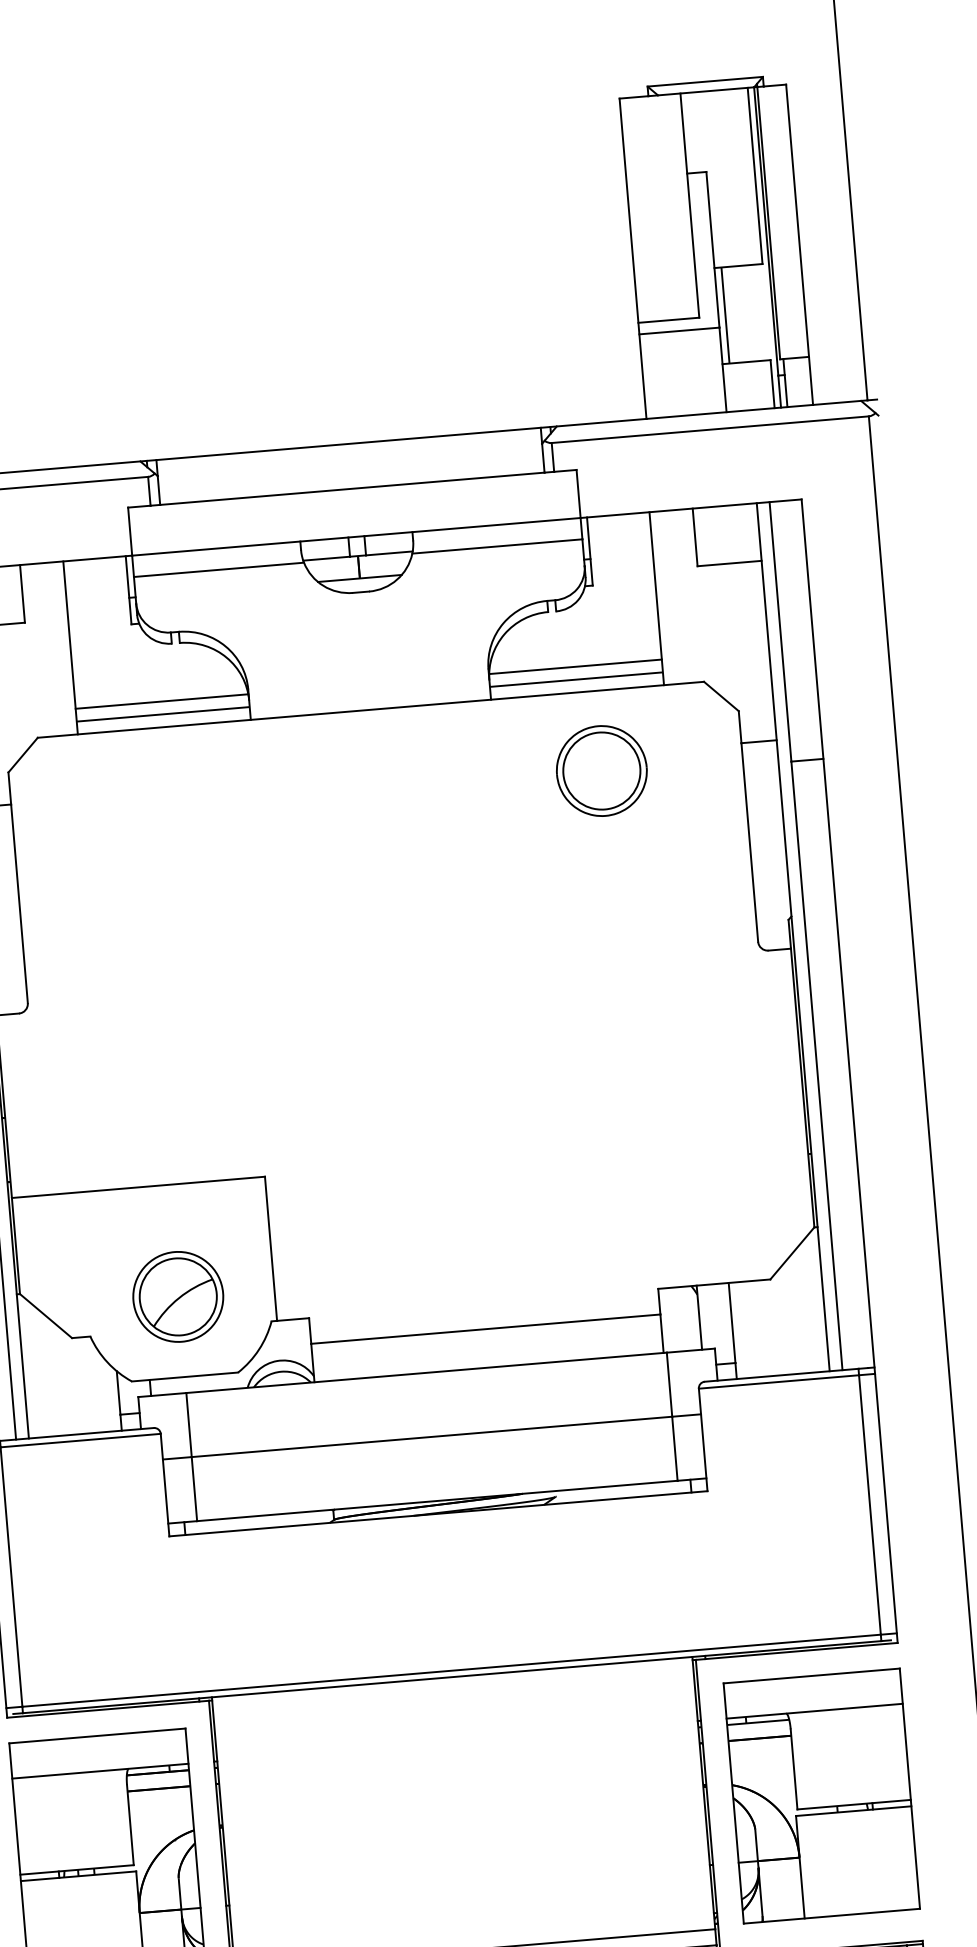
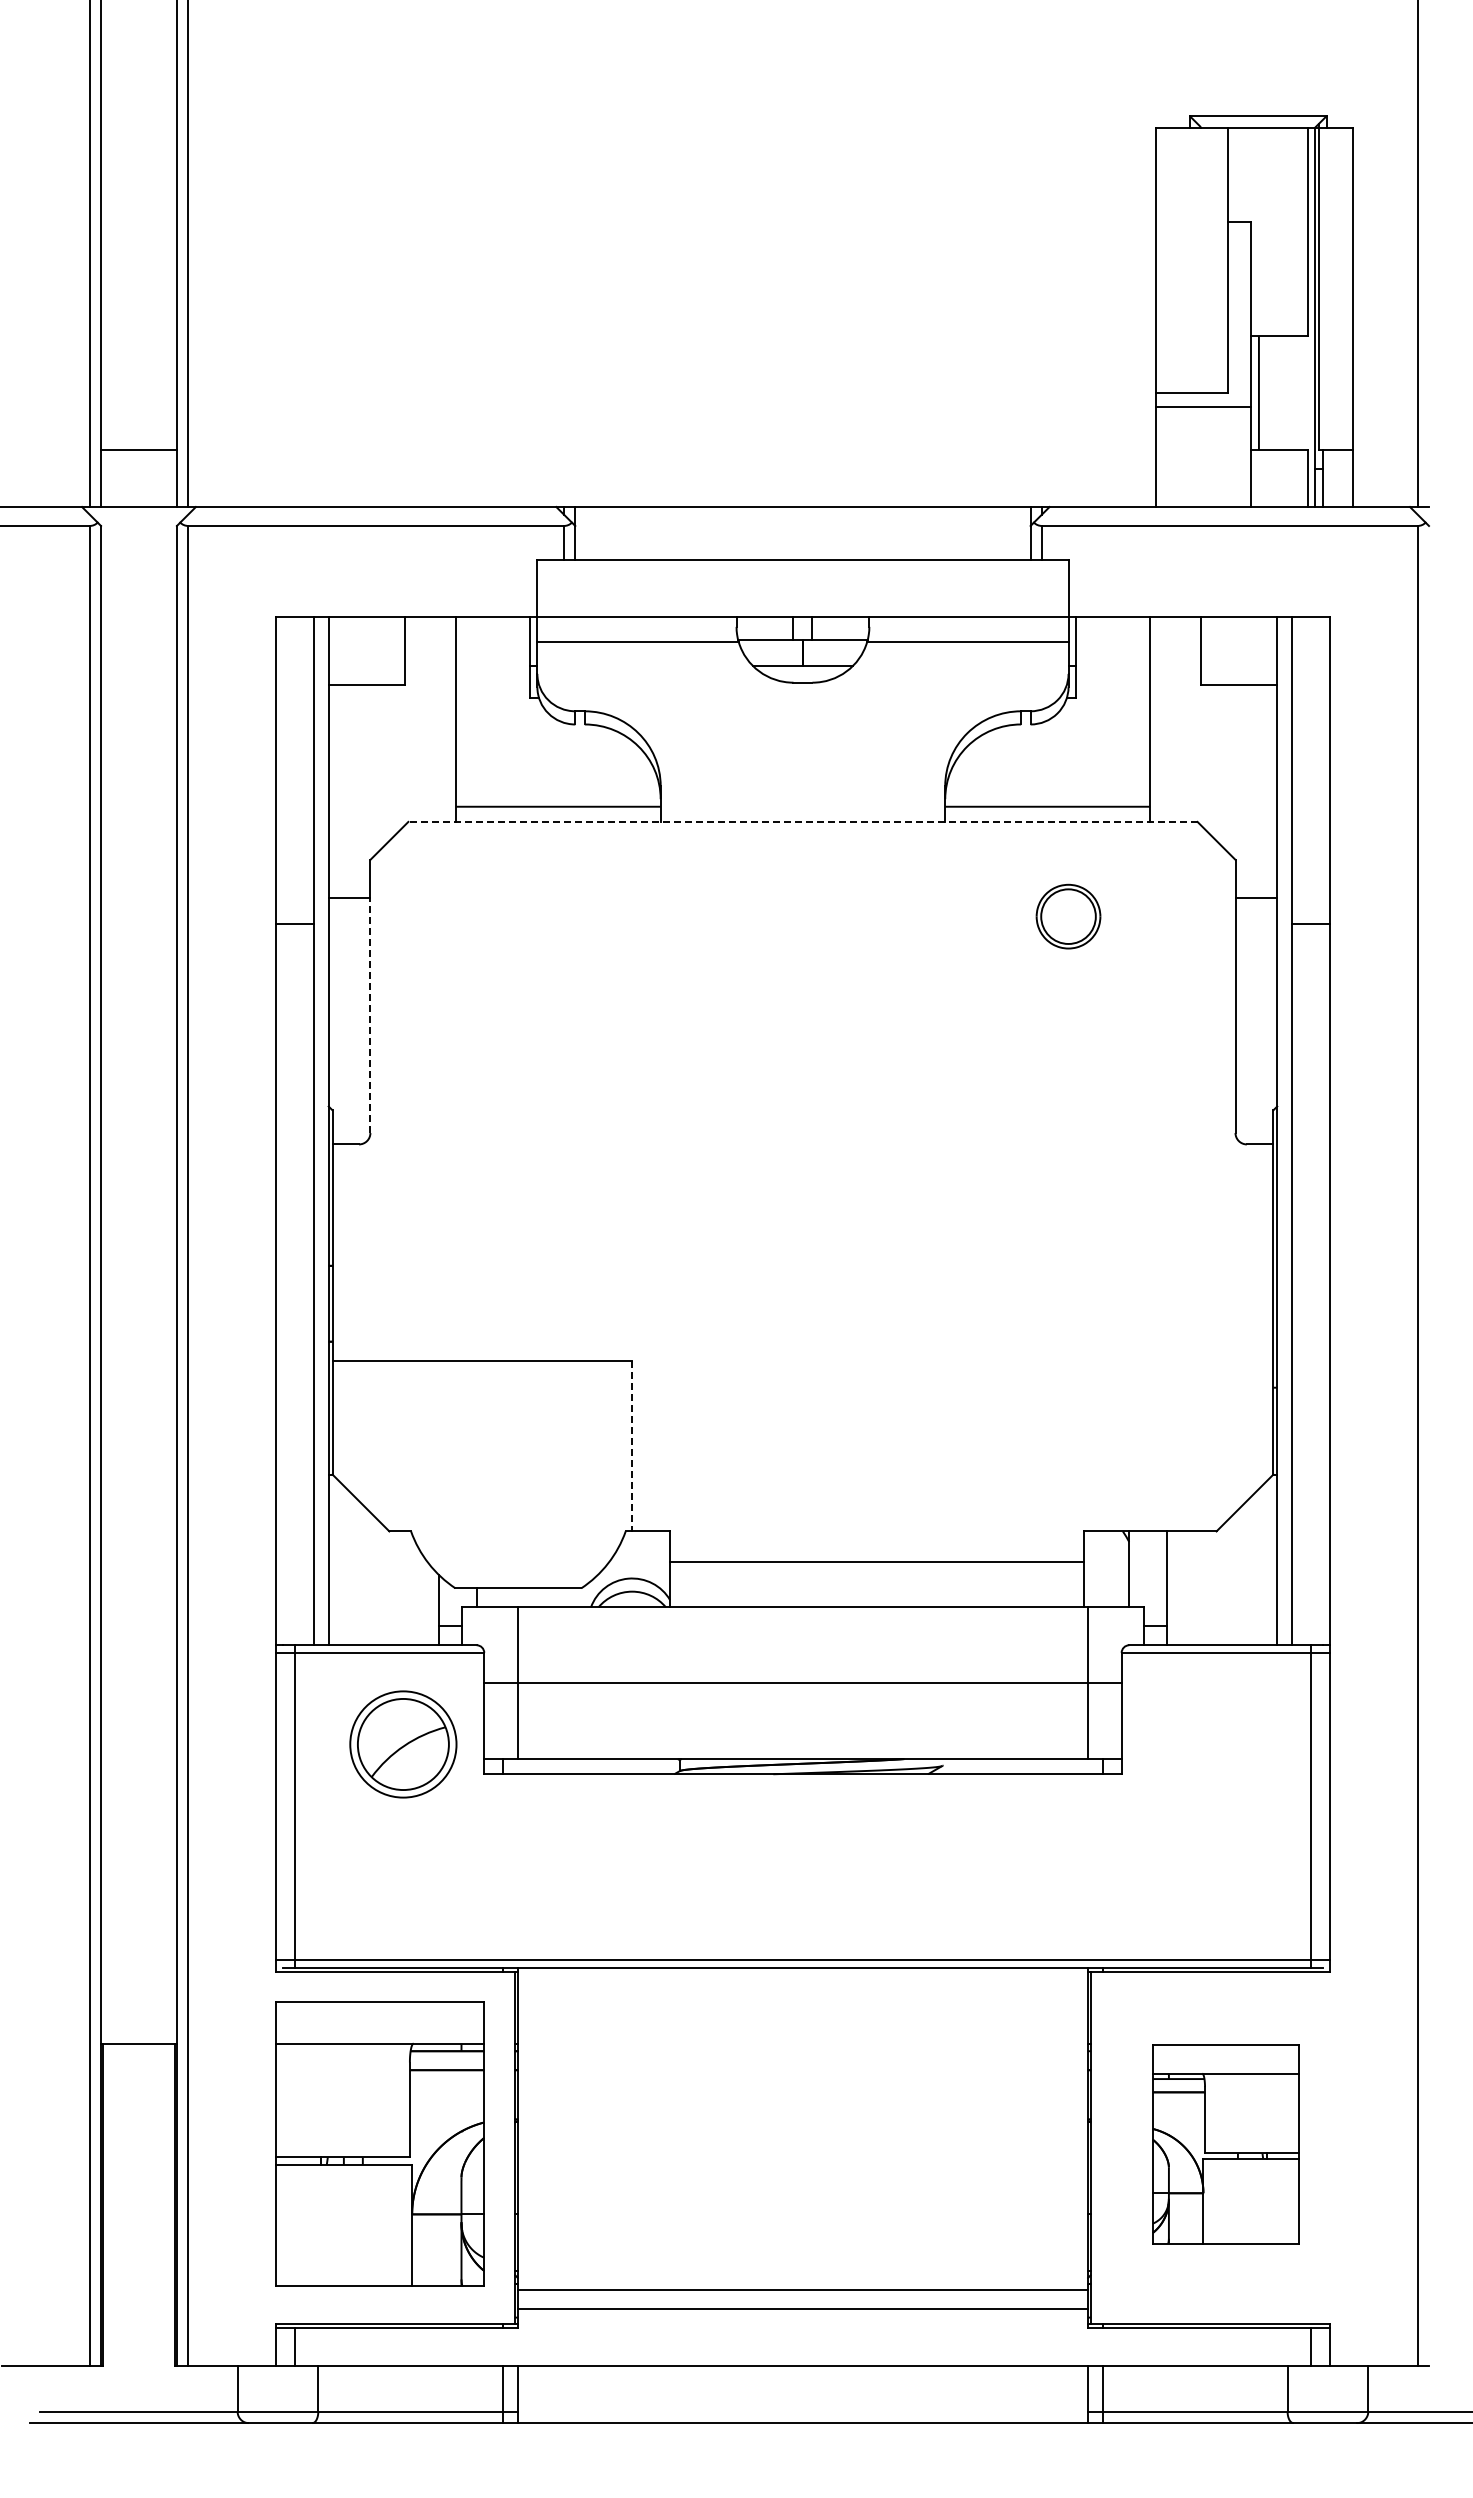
line: (575, 666) -> (1047, 791), removed
line: (161, 701) -> (557, 791), removed
line: (370, 709) -> (802, 821), solid -> dashed
part: (601, 770) -> (1068, 916), size x0.6
line: (19, 903) -> (370, 1015), solid -> dashed
line: (271, 1249) -> (632, 1446), solid -> dashed
part: (178, 1296) -> (403, 1744), moved
part: (821, 1795) -> (1225, 2143), size x0.7

